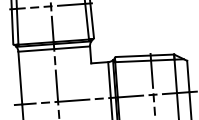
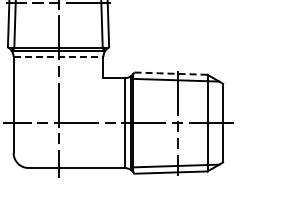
line: (54, 49) -> (58, 57), solid -> dashed
line: (144, 55) -> (170, 73), solid -> dashed

